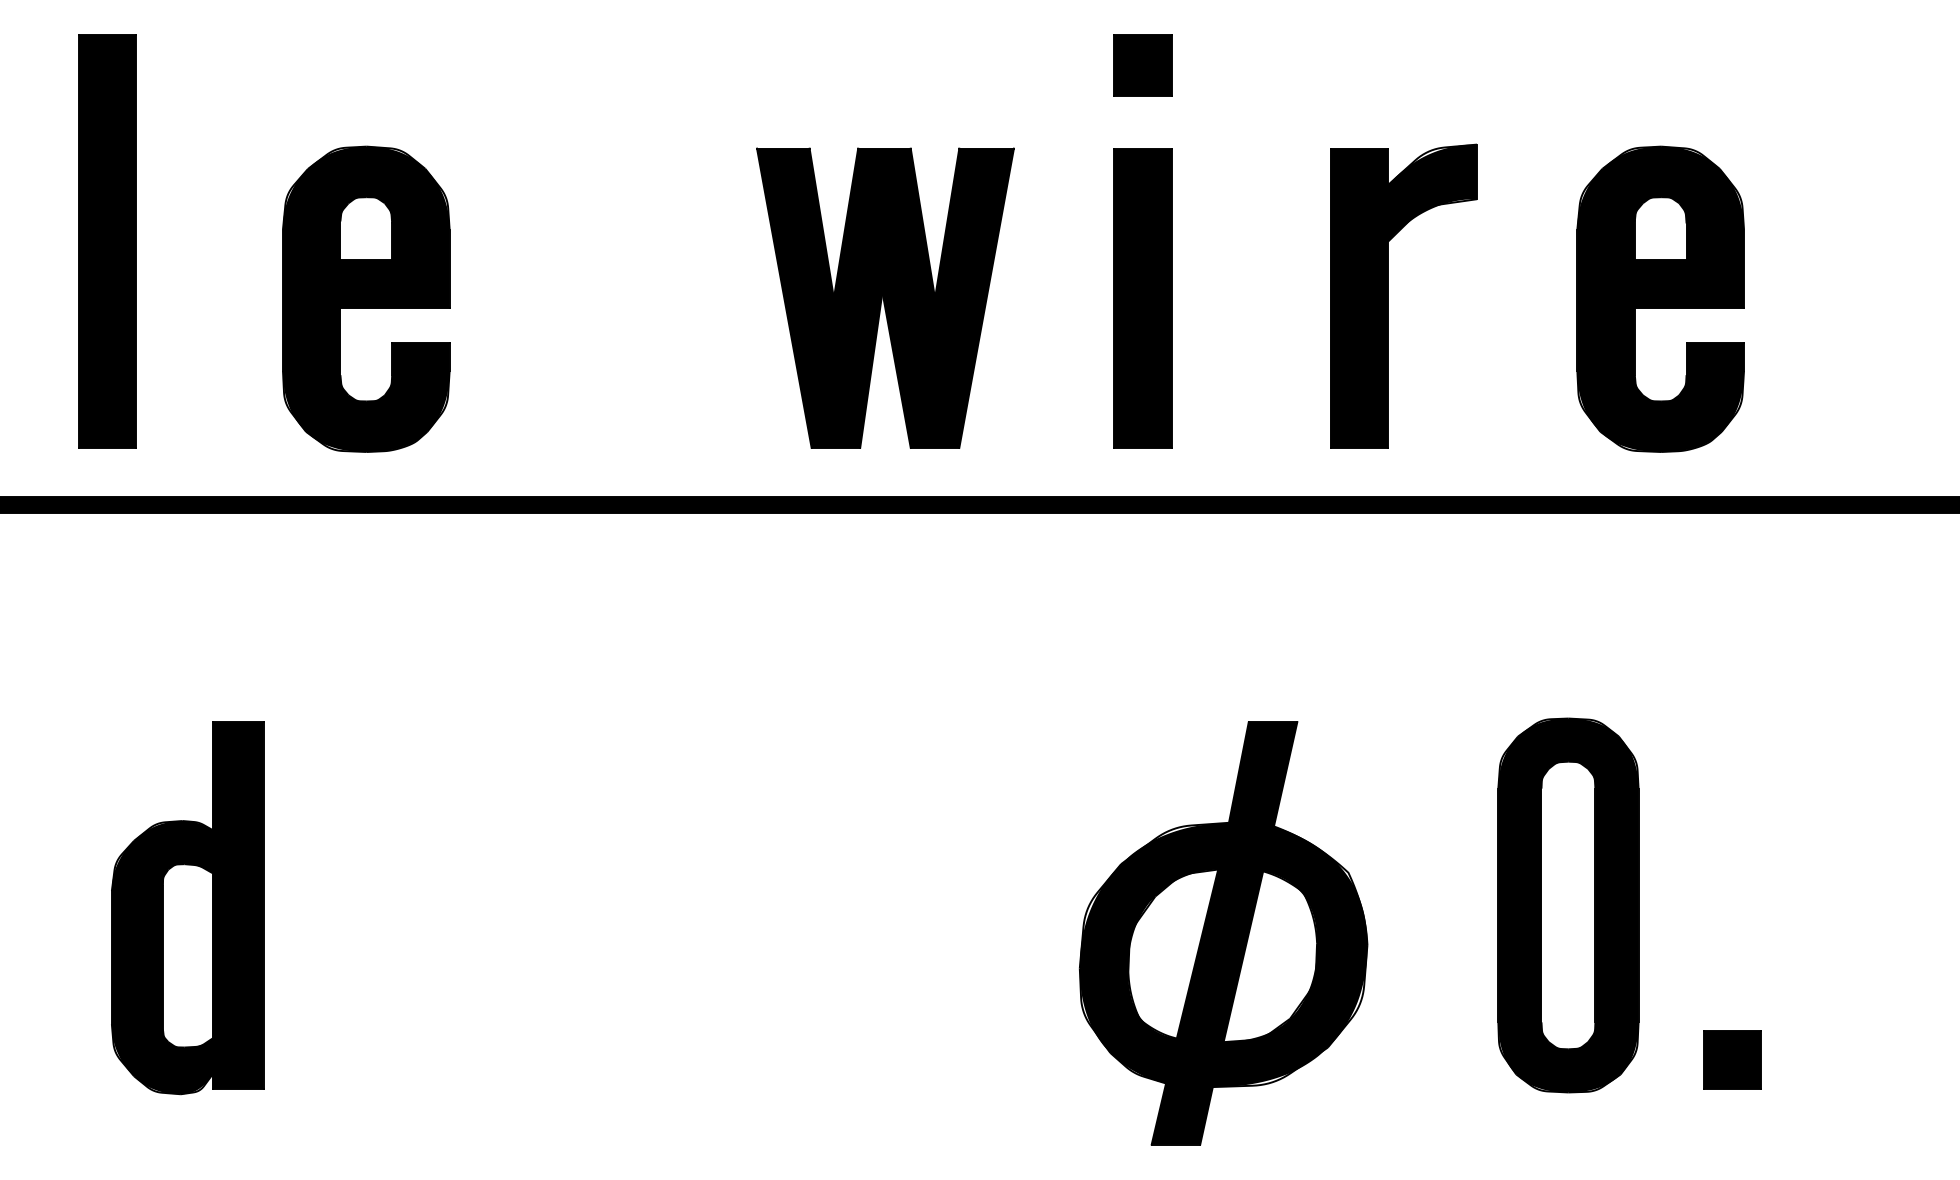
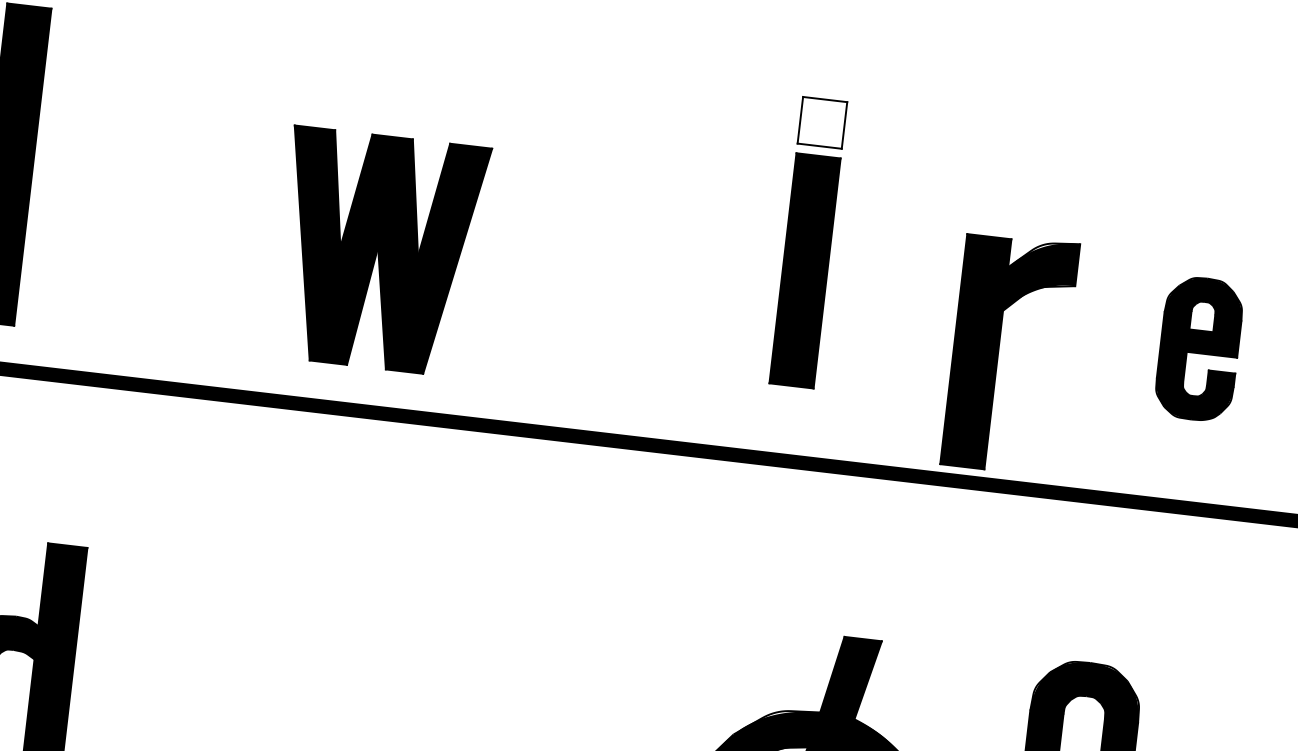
fill: (1142, 65) -> (822, 122), removed
part: (1388, 295) -> (998, 352), moved
part: (885, 297) -> (380, 251), moved
part: (366, 298) -> (204, 231), removed
part: (1142, 298) -> (804, 270), moved
part: (1660, 298) -> (1199, 348), size x0.6

